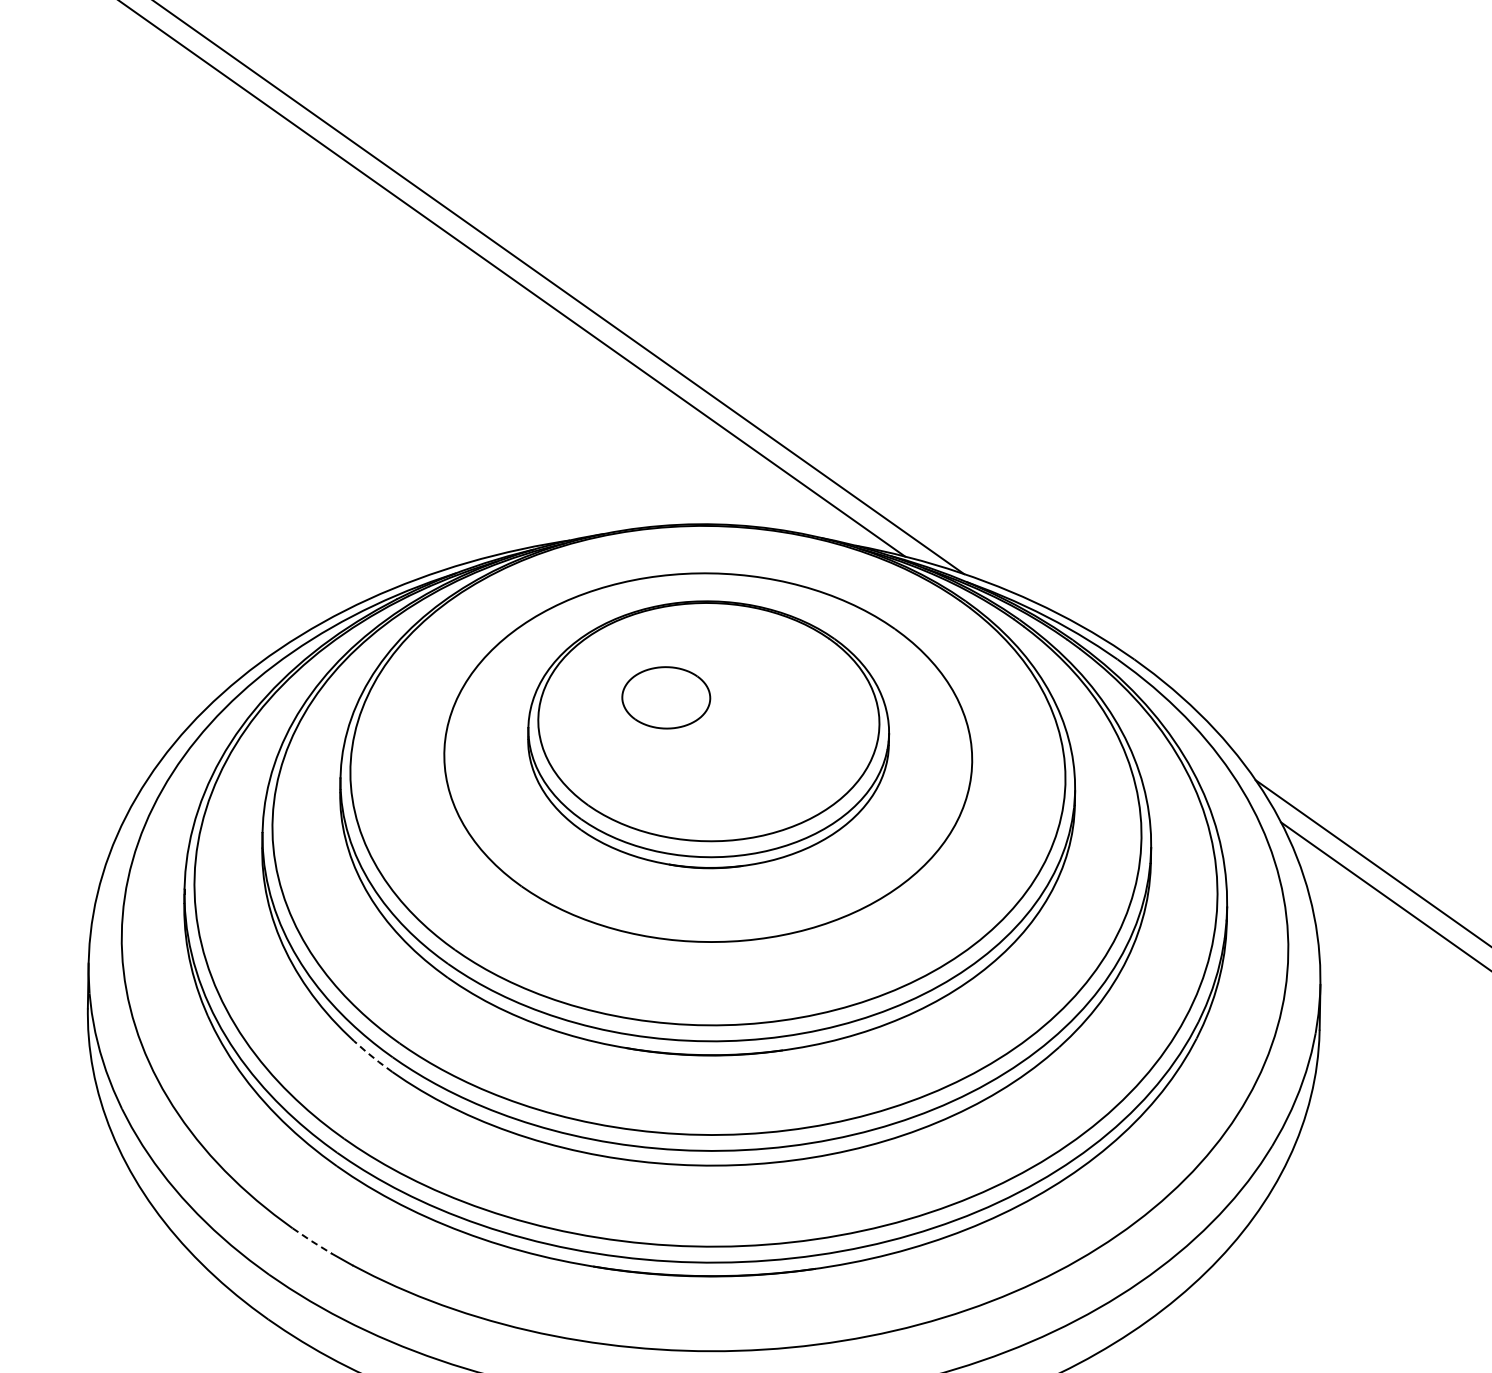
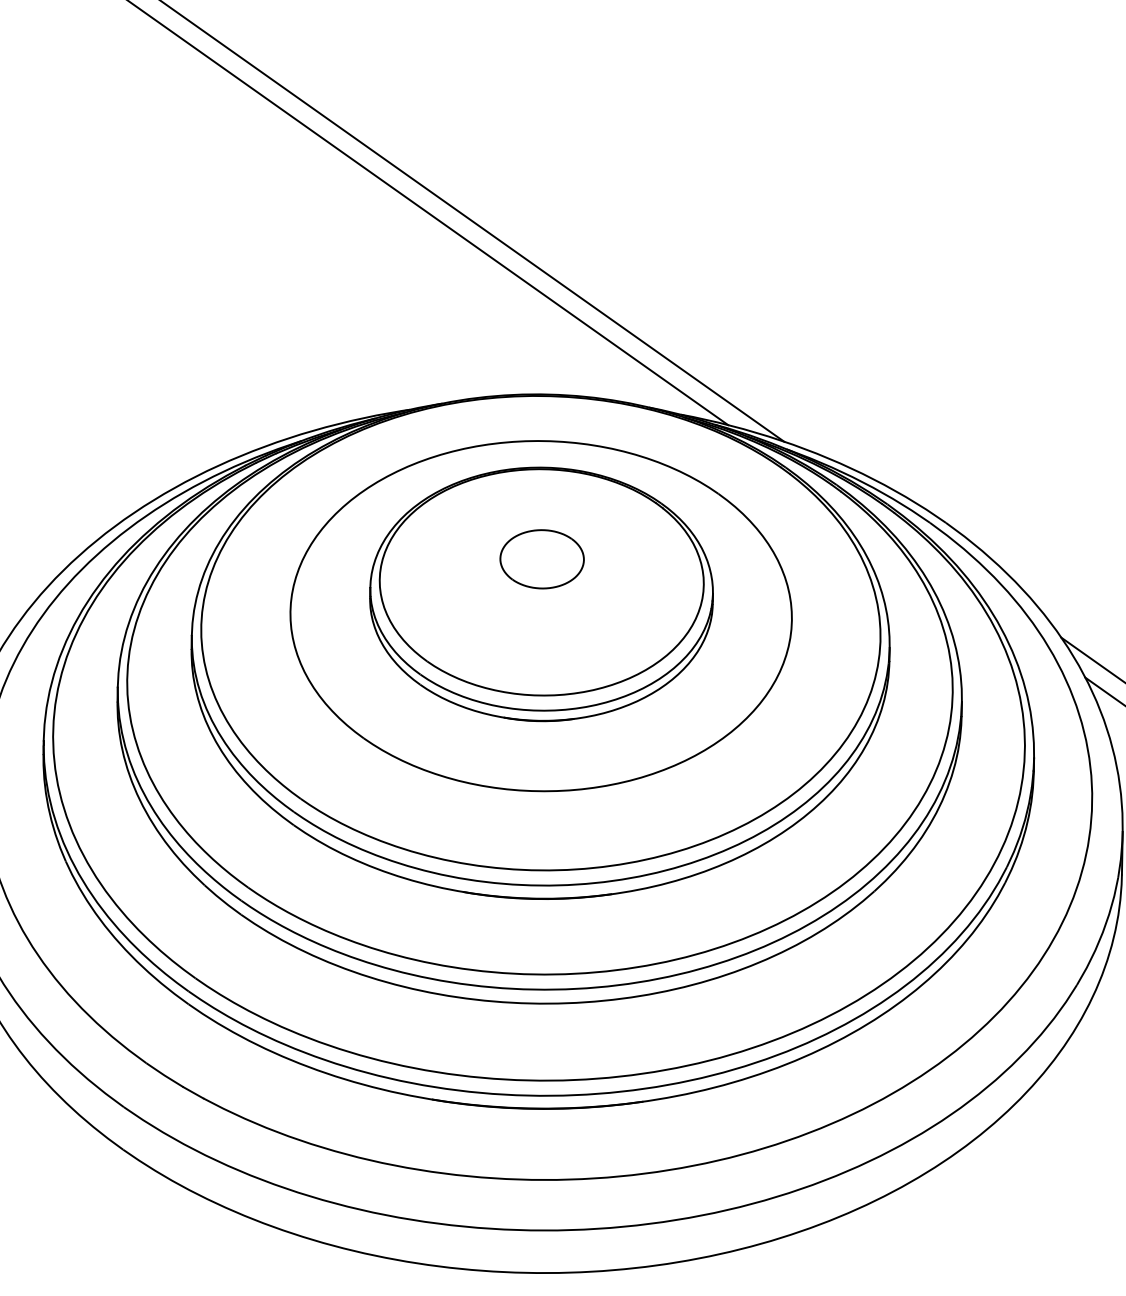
part: (666, 697) -> (542, 558), moved
line: (372, 1056) -> (222, 899), dashed -> solid
line: (311, 1241) -> (164, 1075), dashed -> solid

